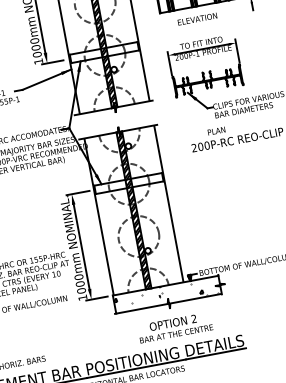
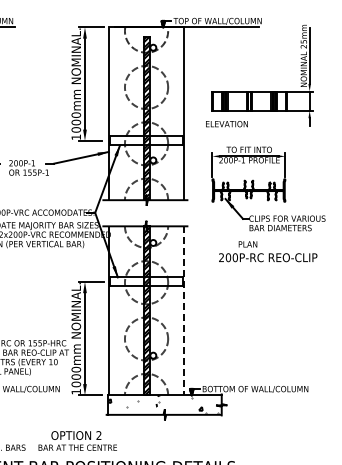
text: (197, 19) -> (226, 124), moved
line: (169, 203) -> (184, 310), solid -> dashed
text: (175, 327) -> (77, 440), moved

